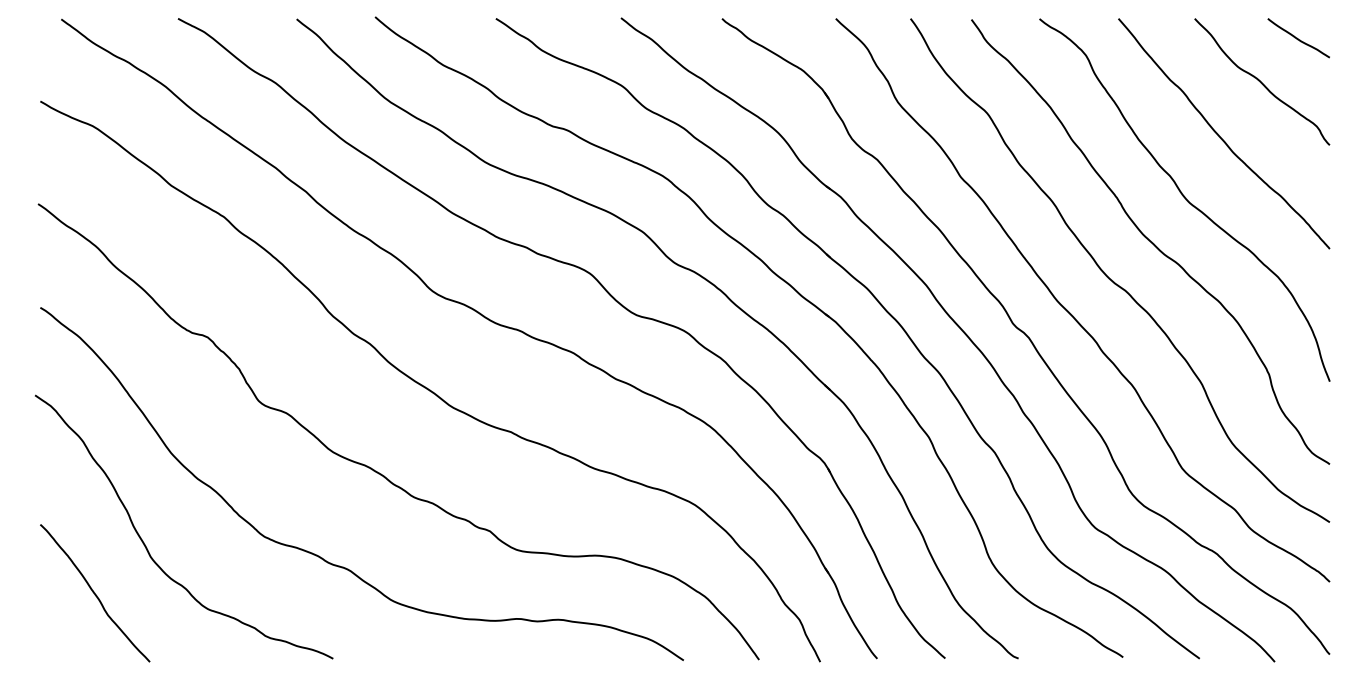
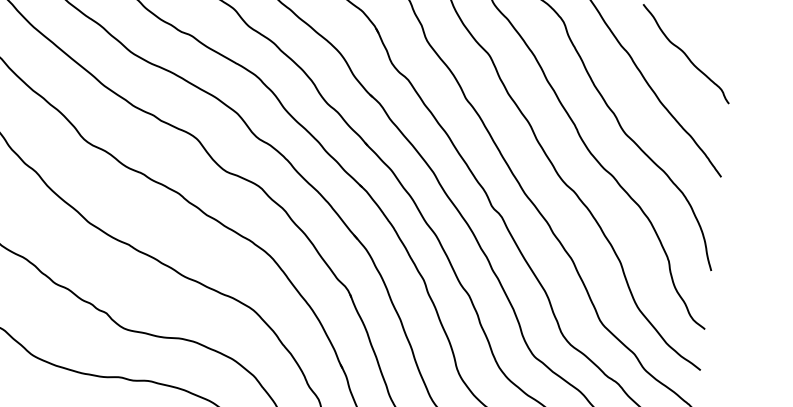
curve: (1298, 38) -> (715, 26), removed

